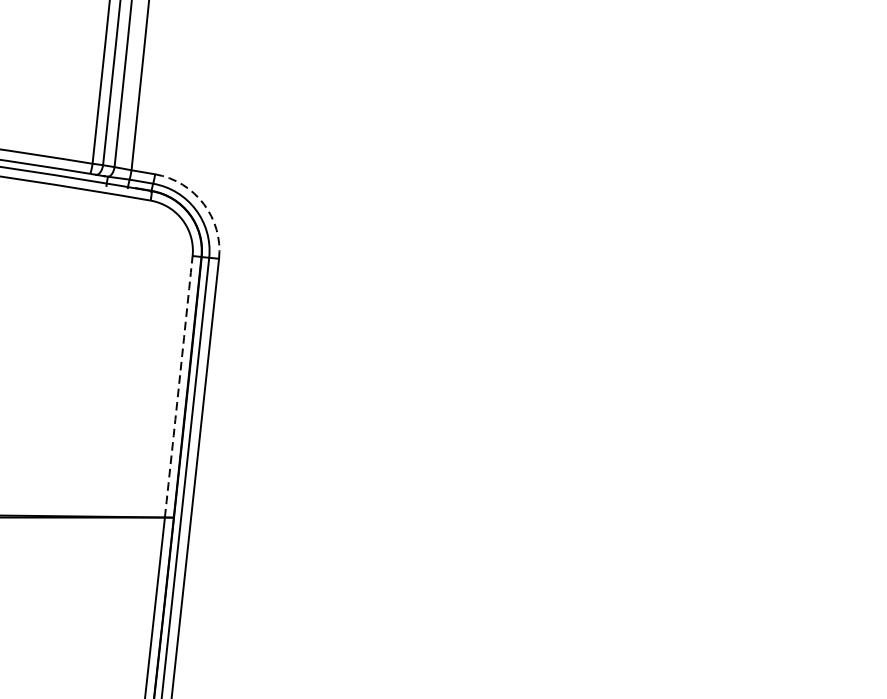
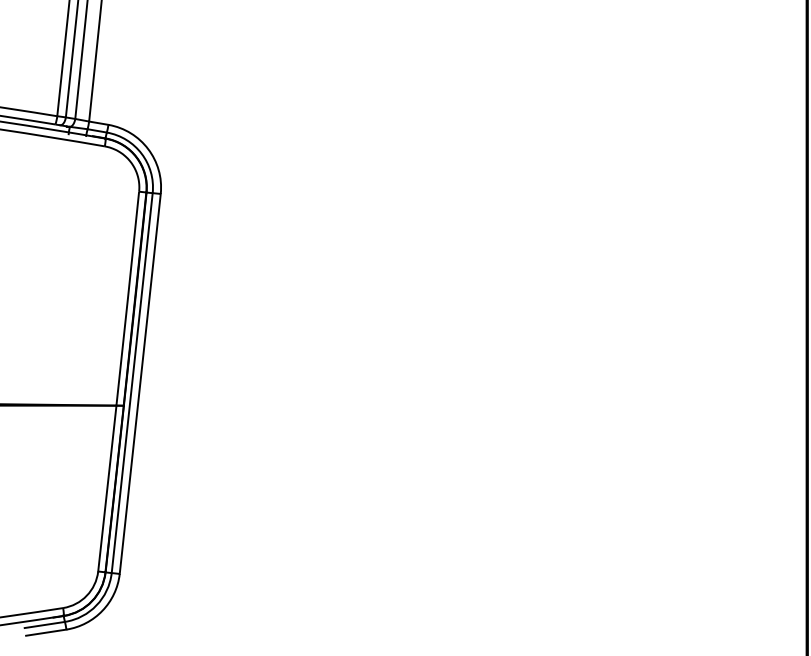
arc: (204, 204) -> (148, 149), dashed -> solid
arc: (178, 386) -> (127, 298), dashed -> solid

